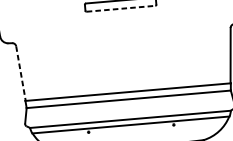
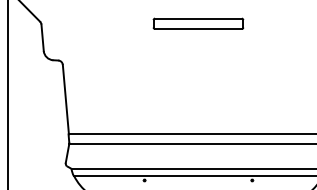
line: (121, 9) -> (198, 29), dashed -> solid
line: (20, 73) -> (65, 99), dashed -> solid

